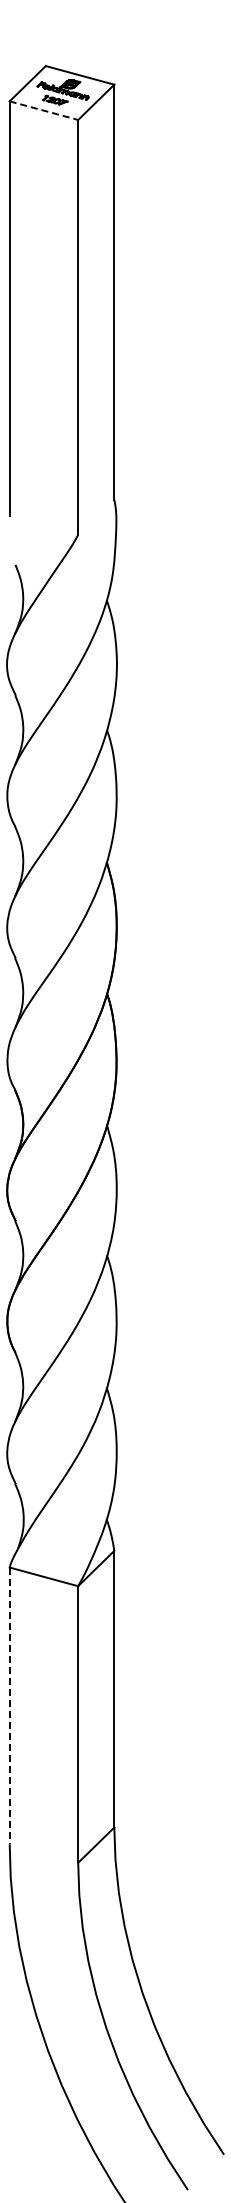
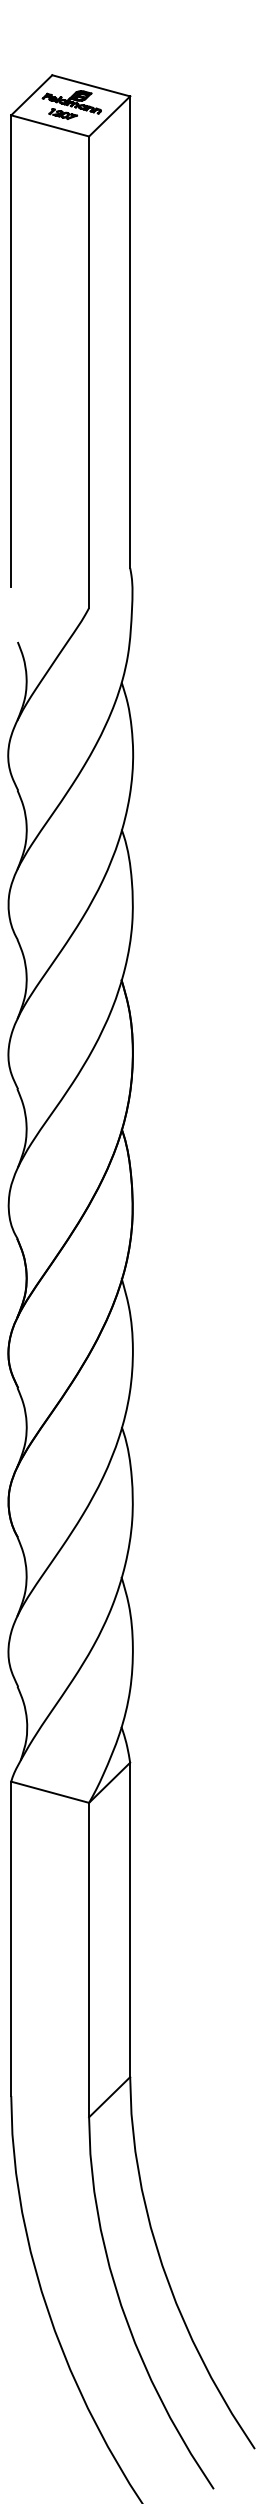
line: (44, 110) -> (50, 125), dashed -> solid
line: (9, 1706) -> (11, 1939), dashed -> solid

